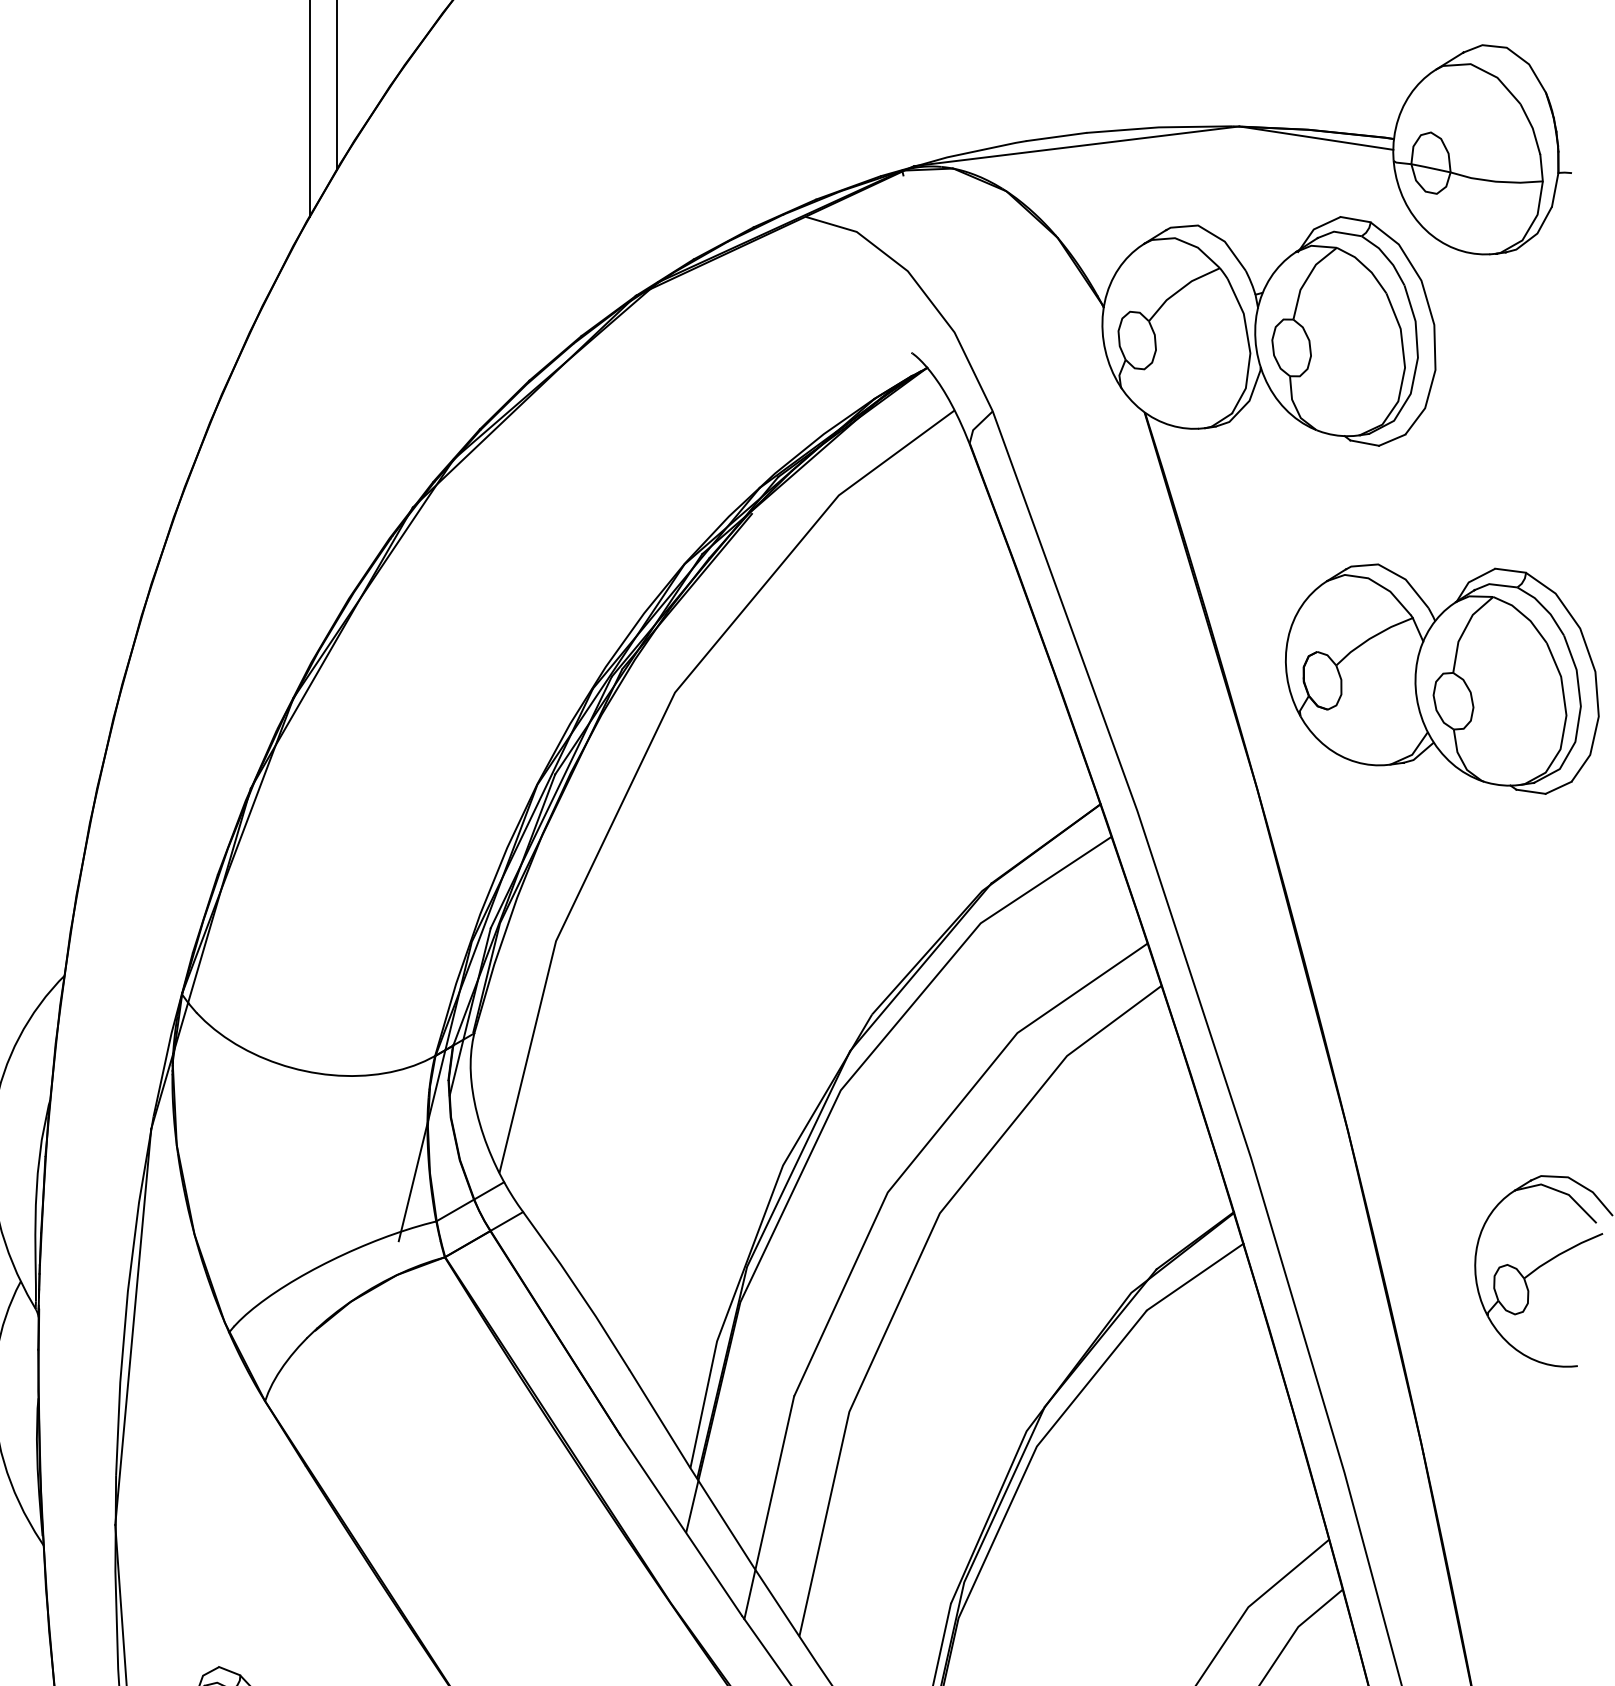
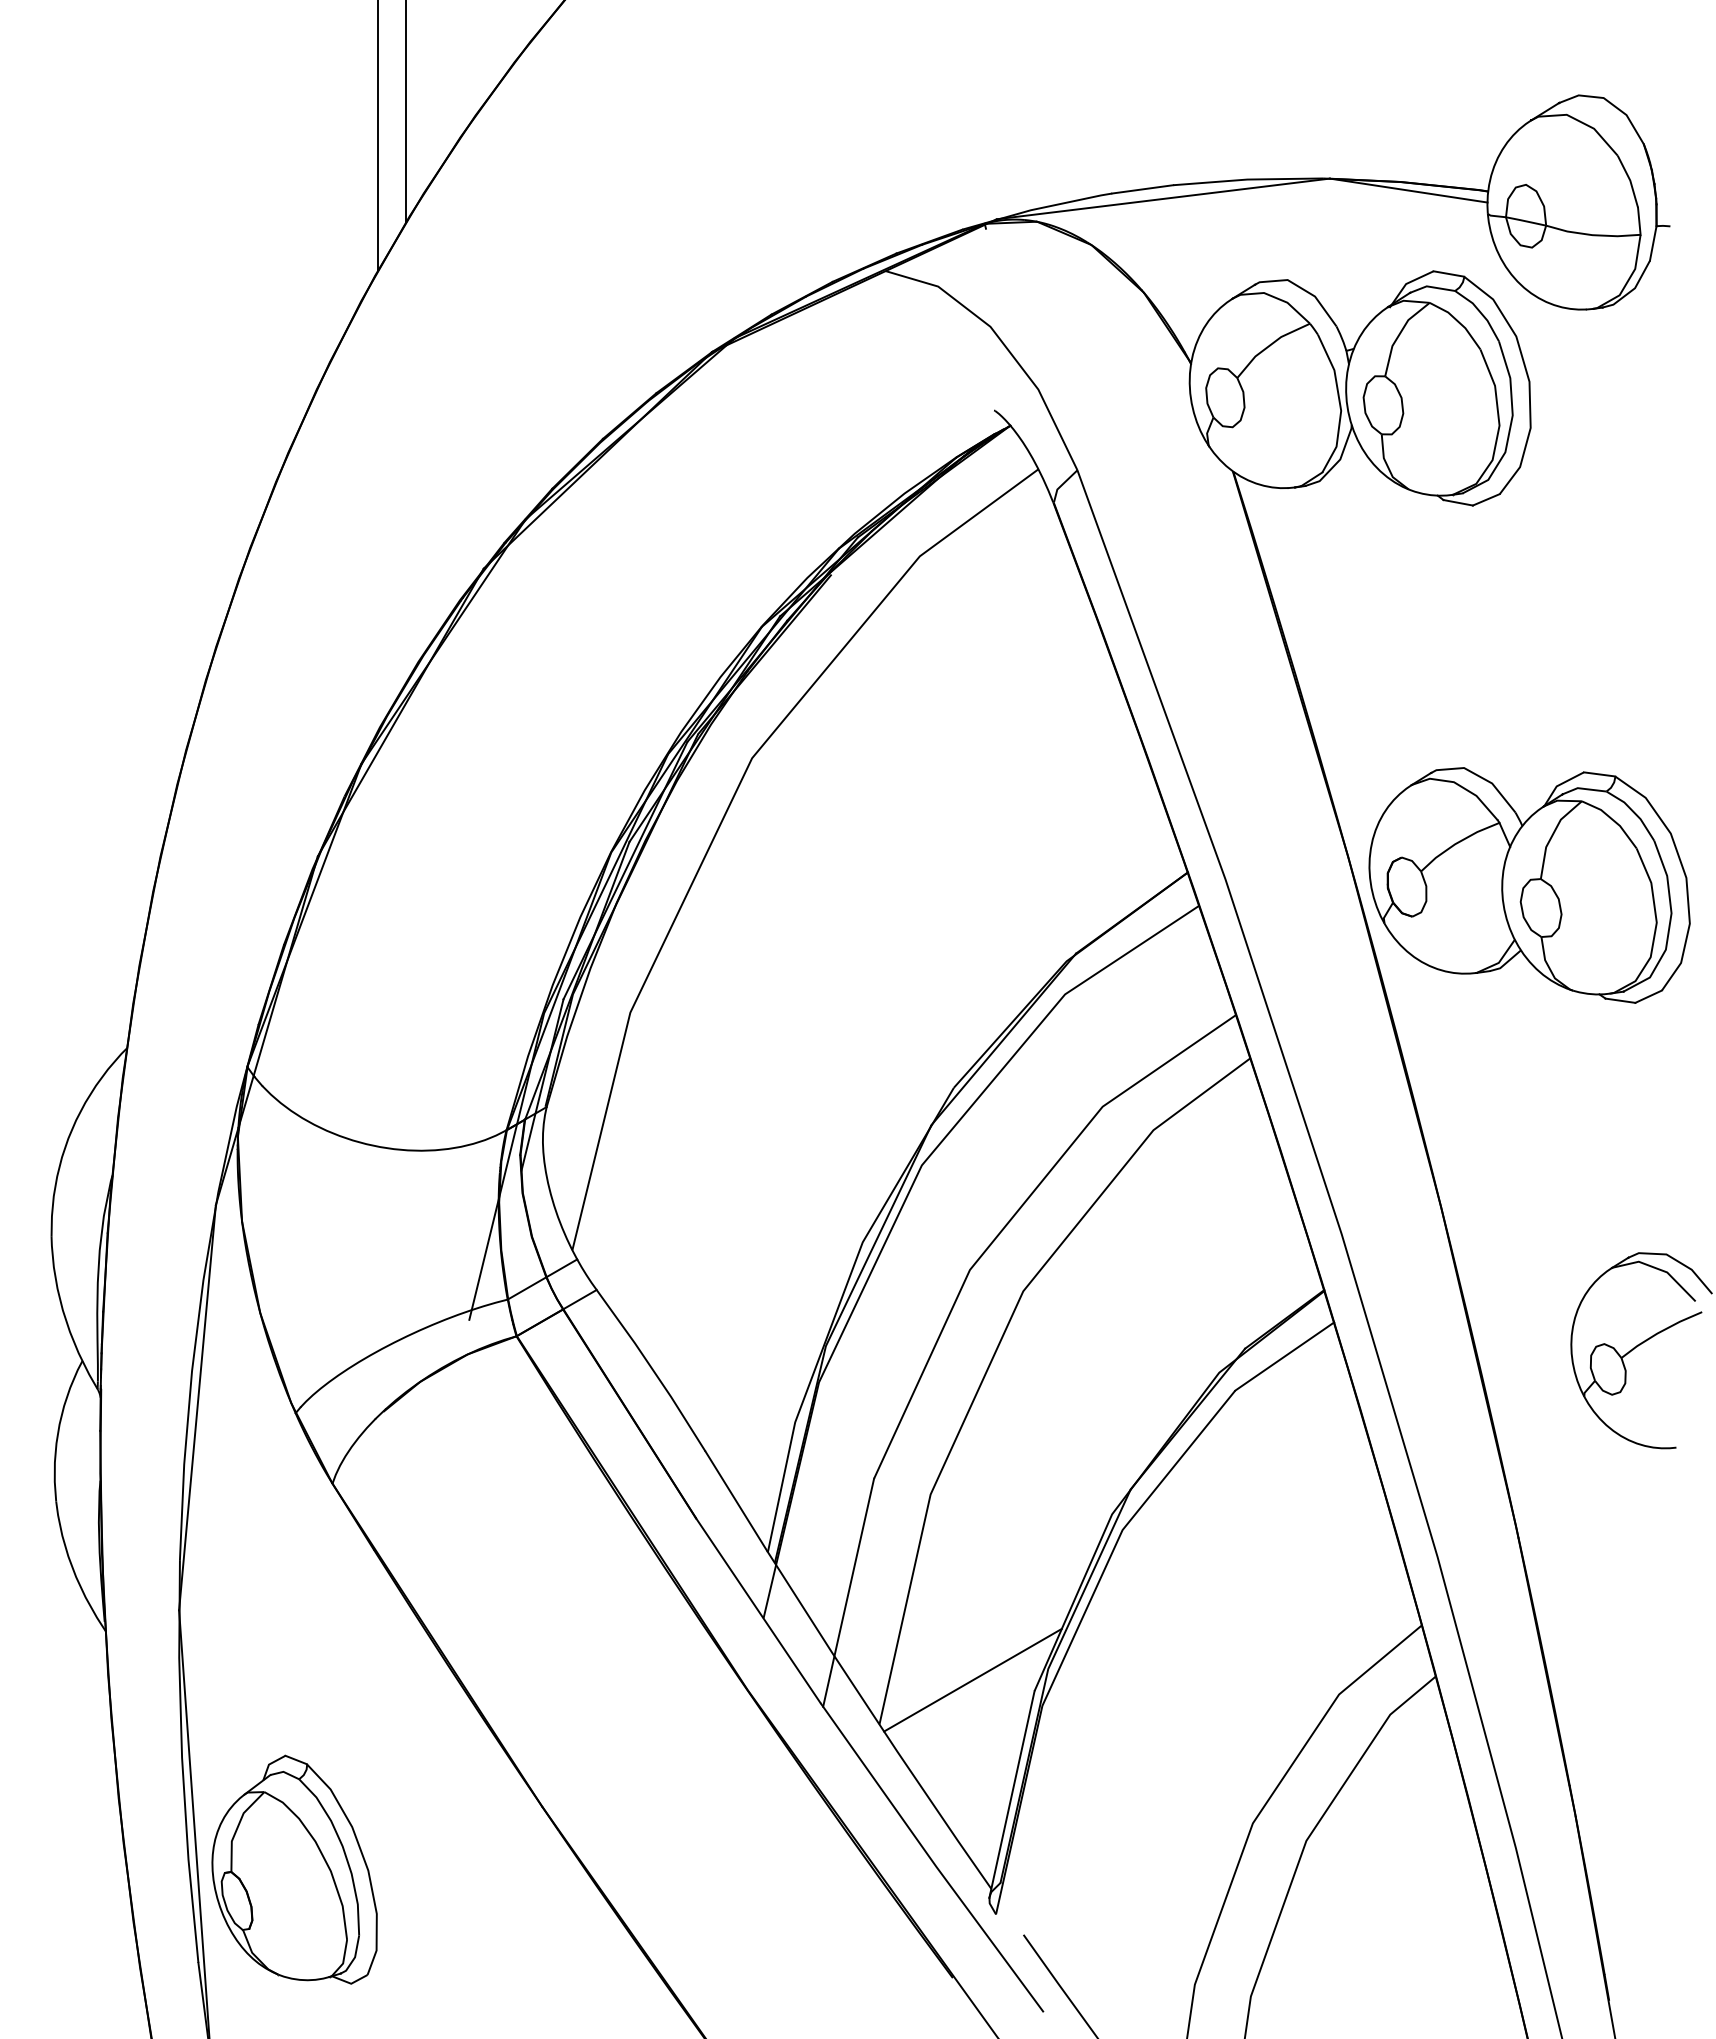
part: (1442, 679) -> (1529, 885), moved
line: (890, 1592) -> (972, 1679), added

